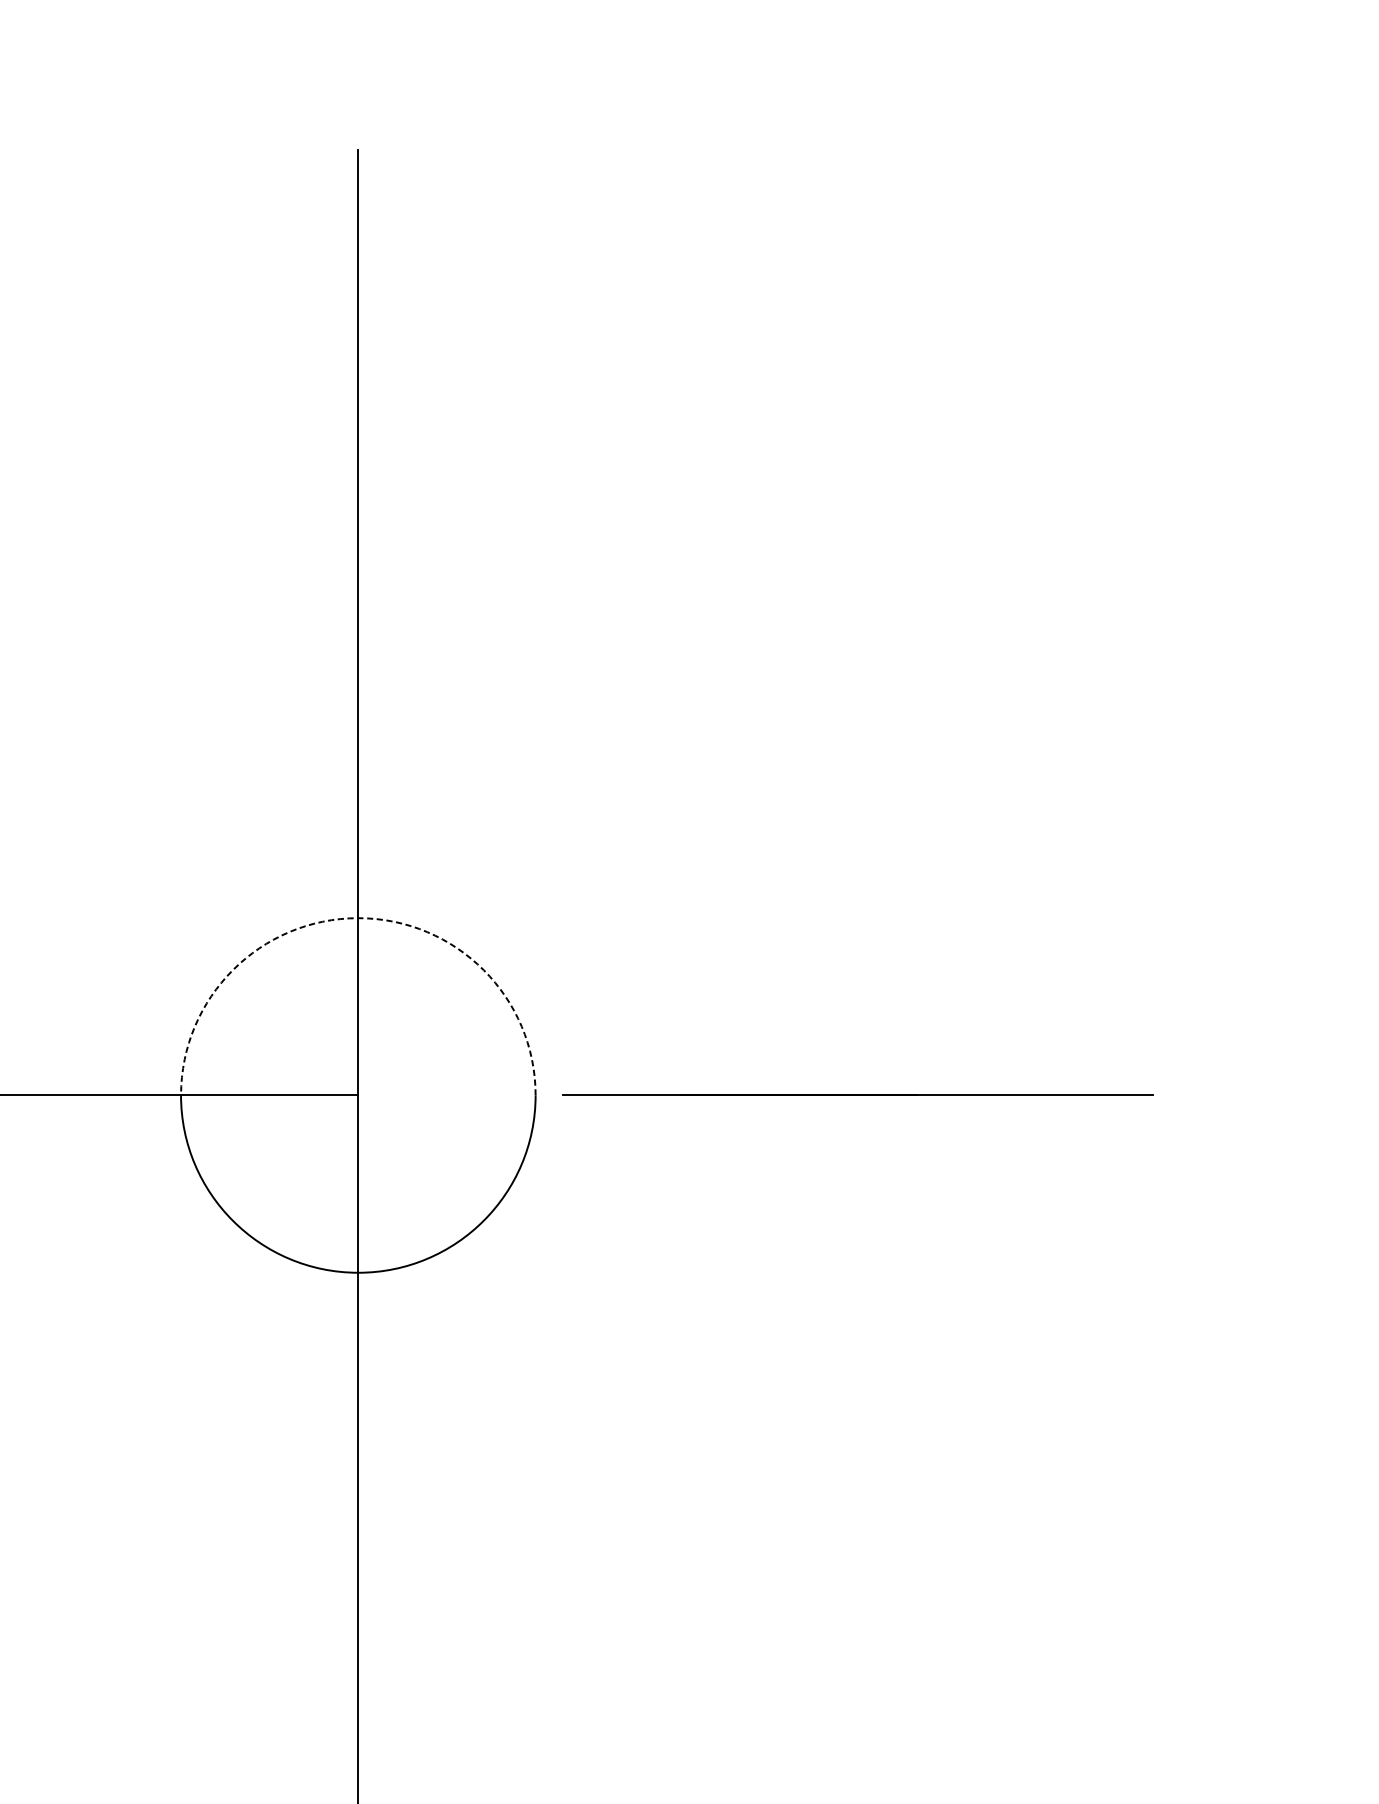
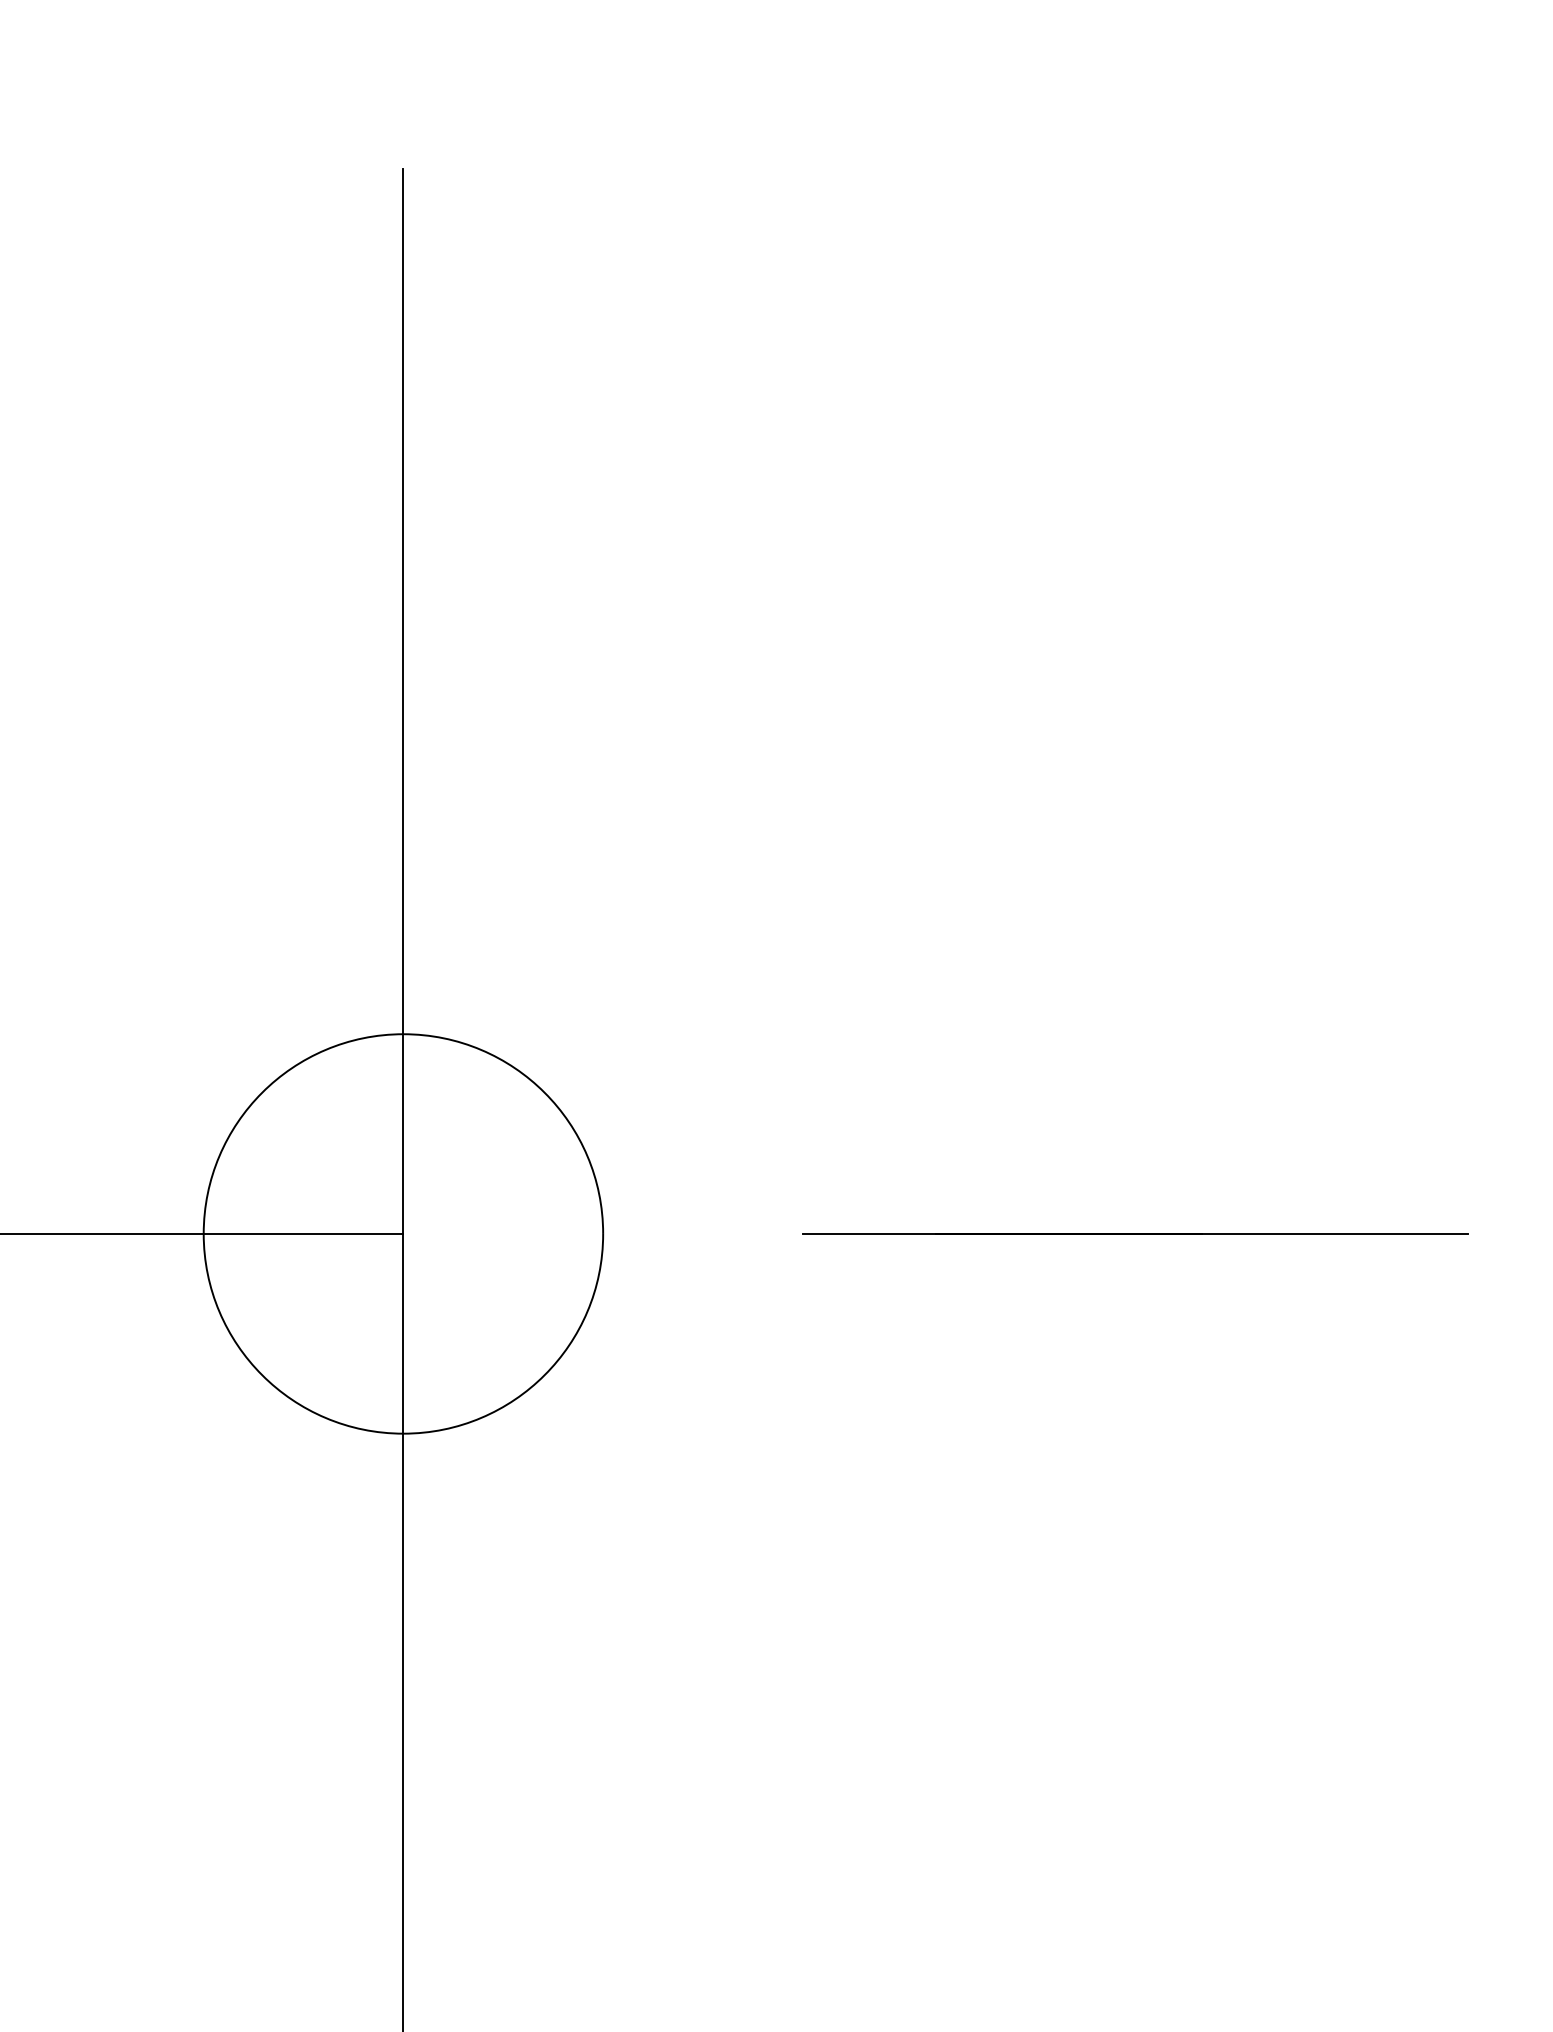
arc: (358, 918) -> (403, 1034), dashed -> solid
line: (858, 1095) -> (1135, 1233), moved

